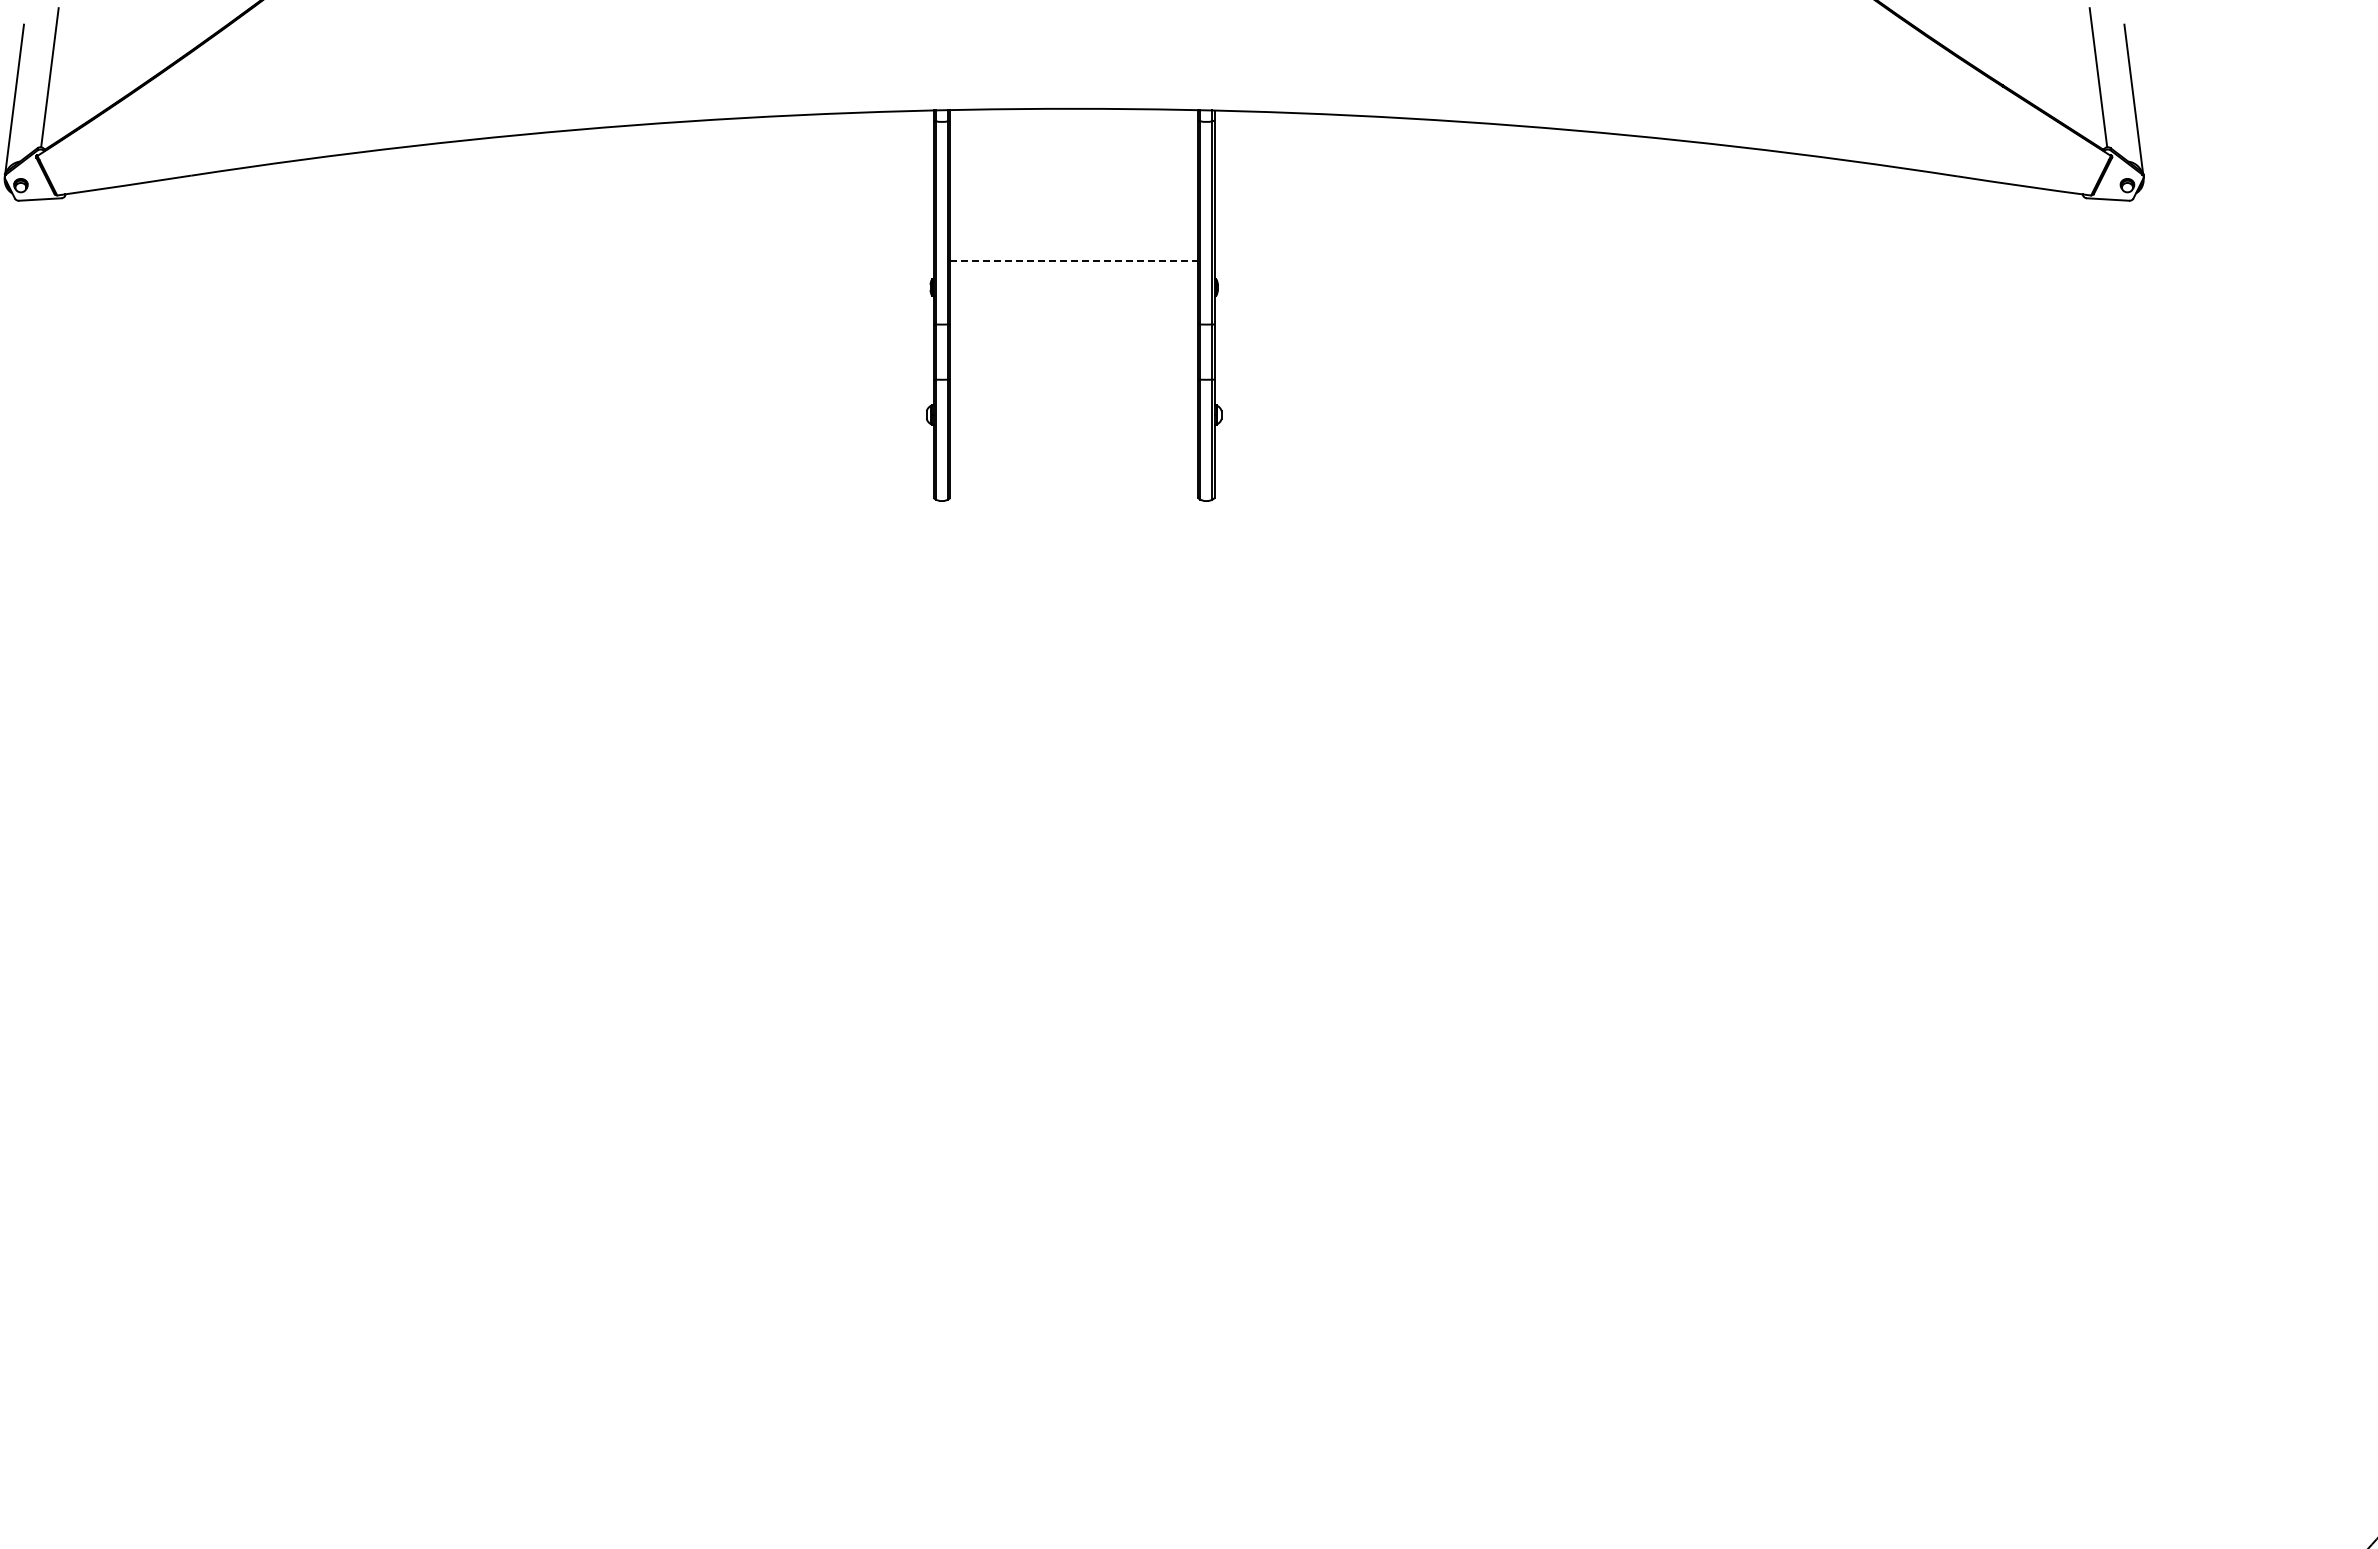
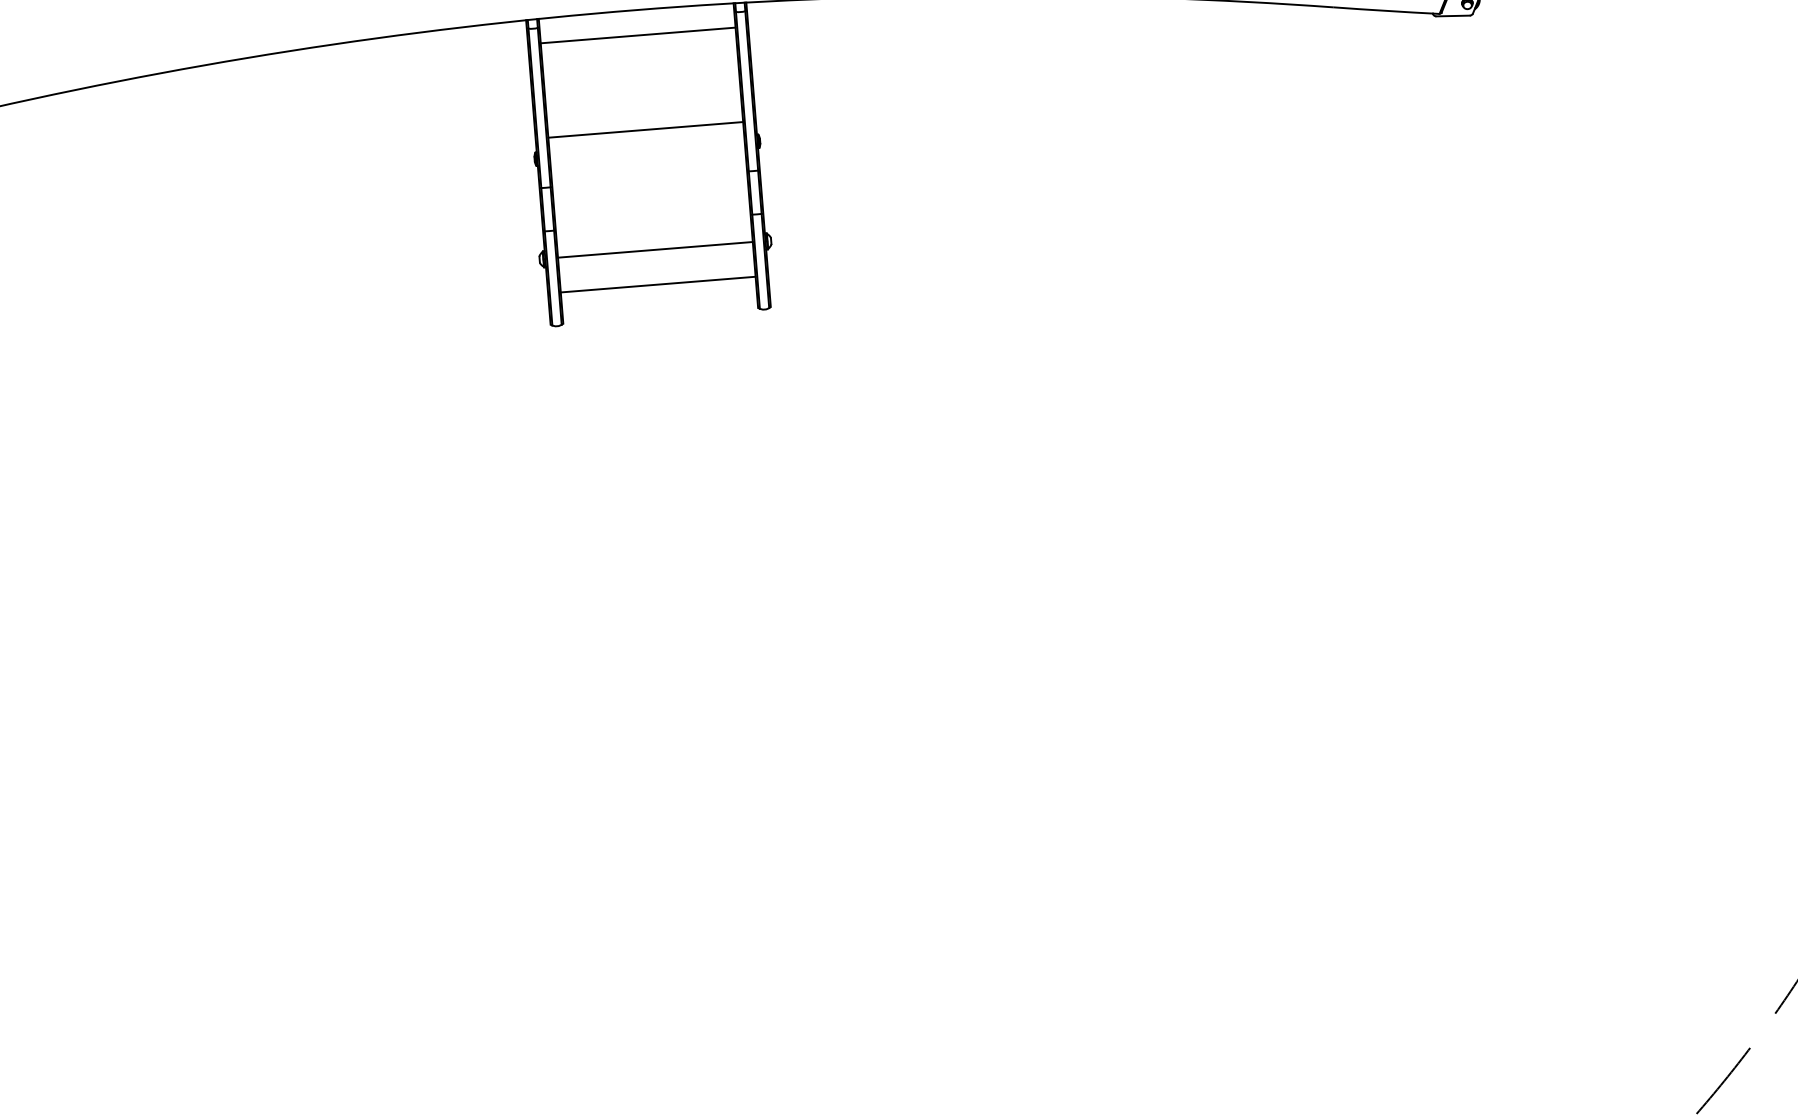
line: (1074, 141) -> (638, 35), added
line: (1074, 261) -> (645, 129), dashed -> solid
line: (1074, 414) -> (655, 249), added
line: (1074, 458) -> (658, 284), added

